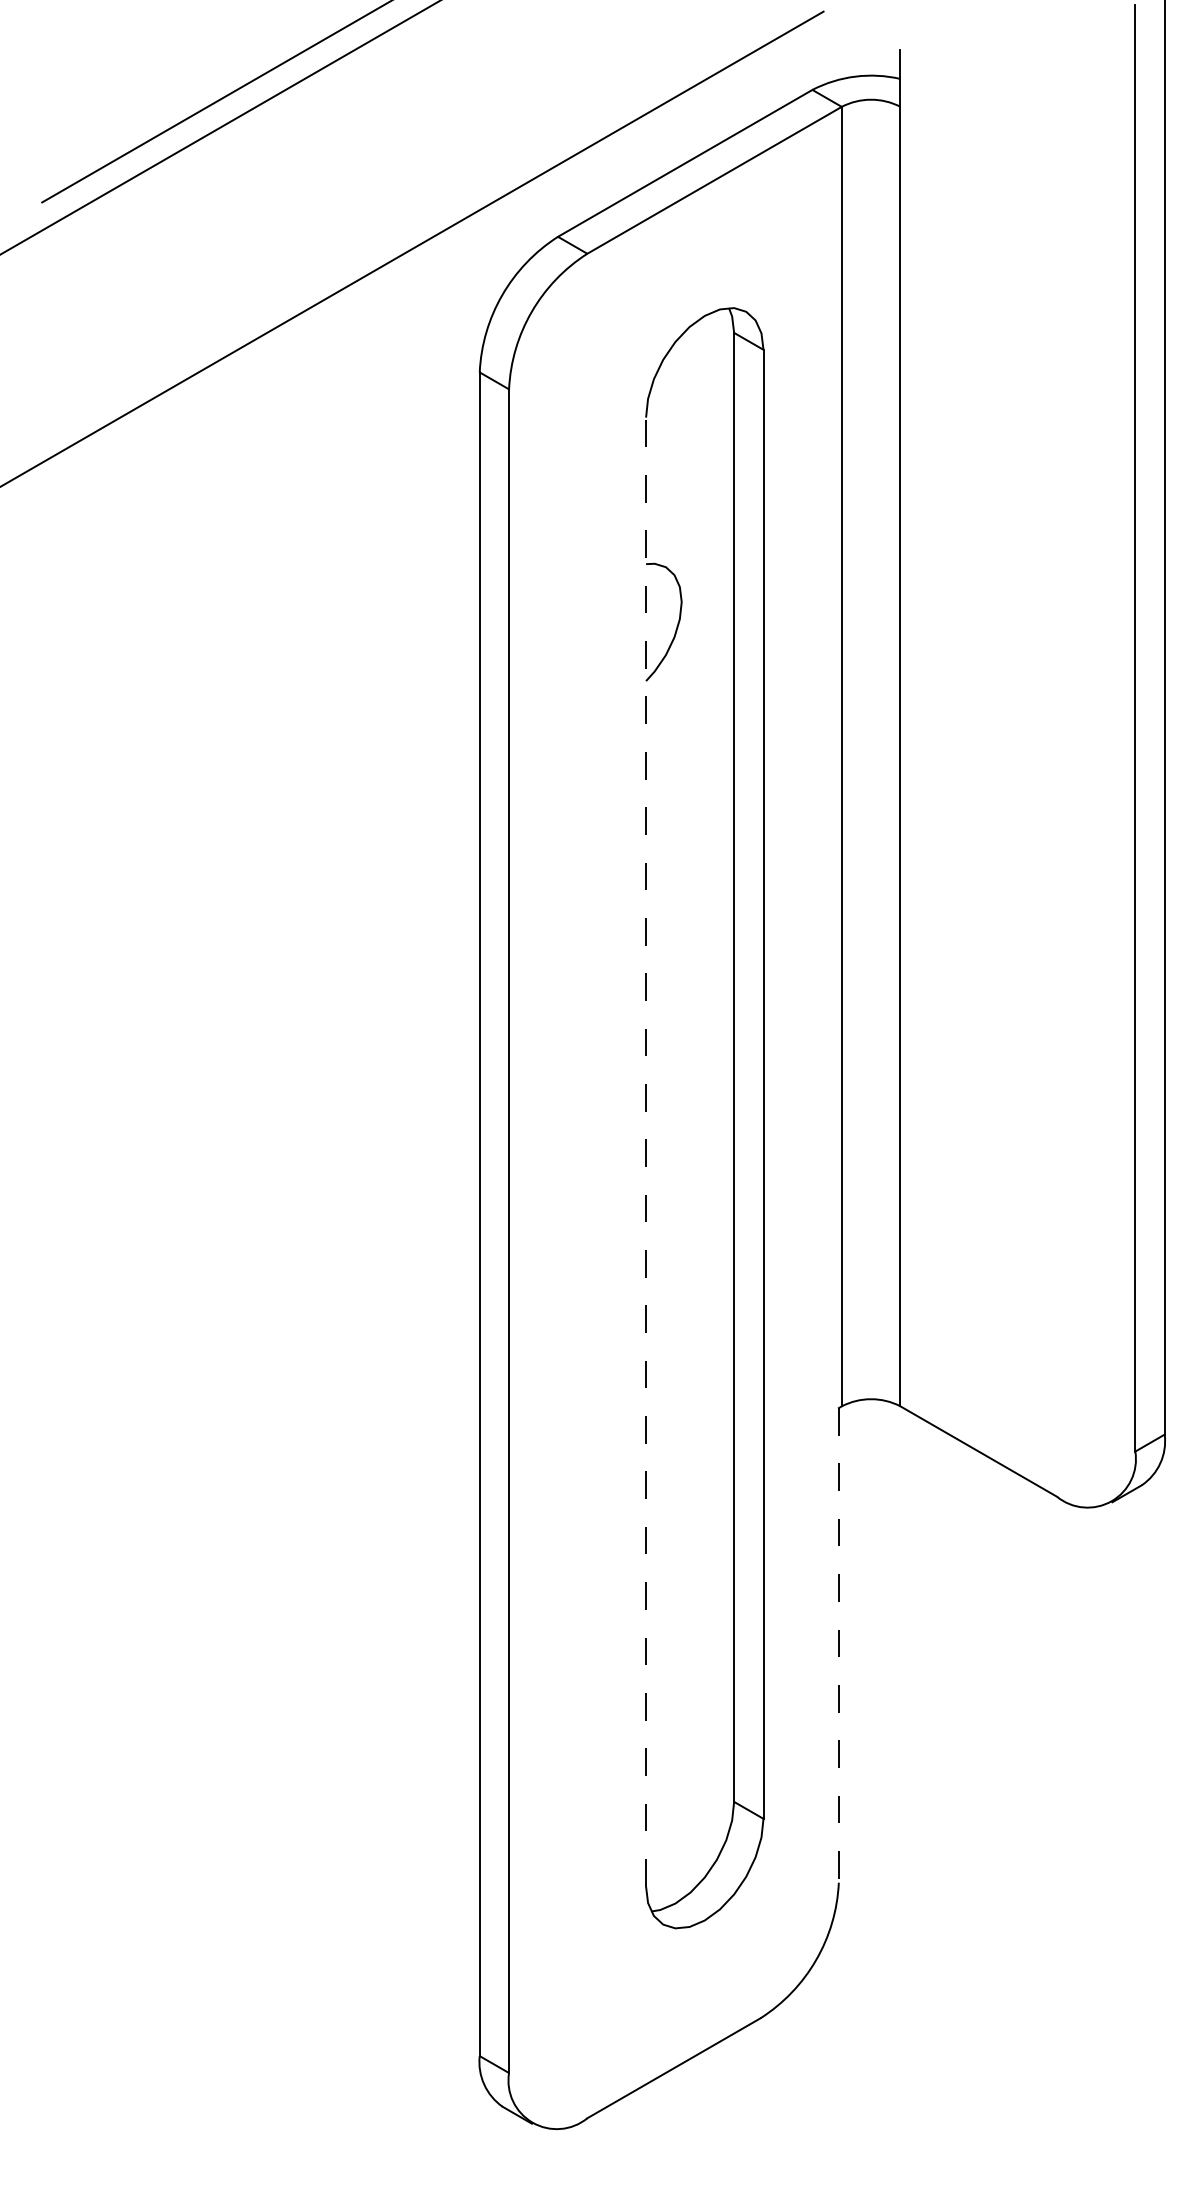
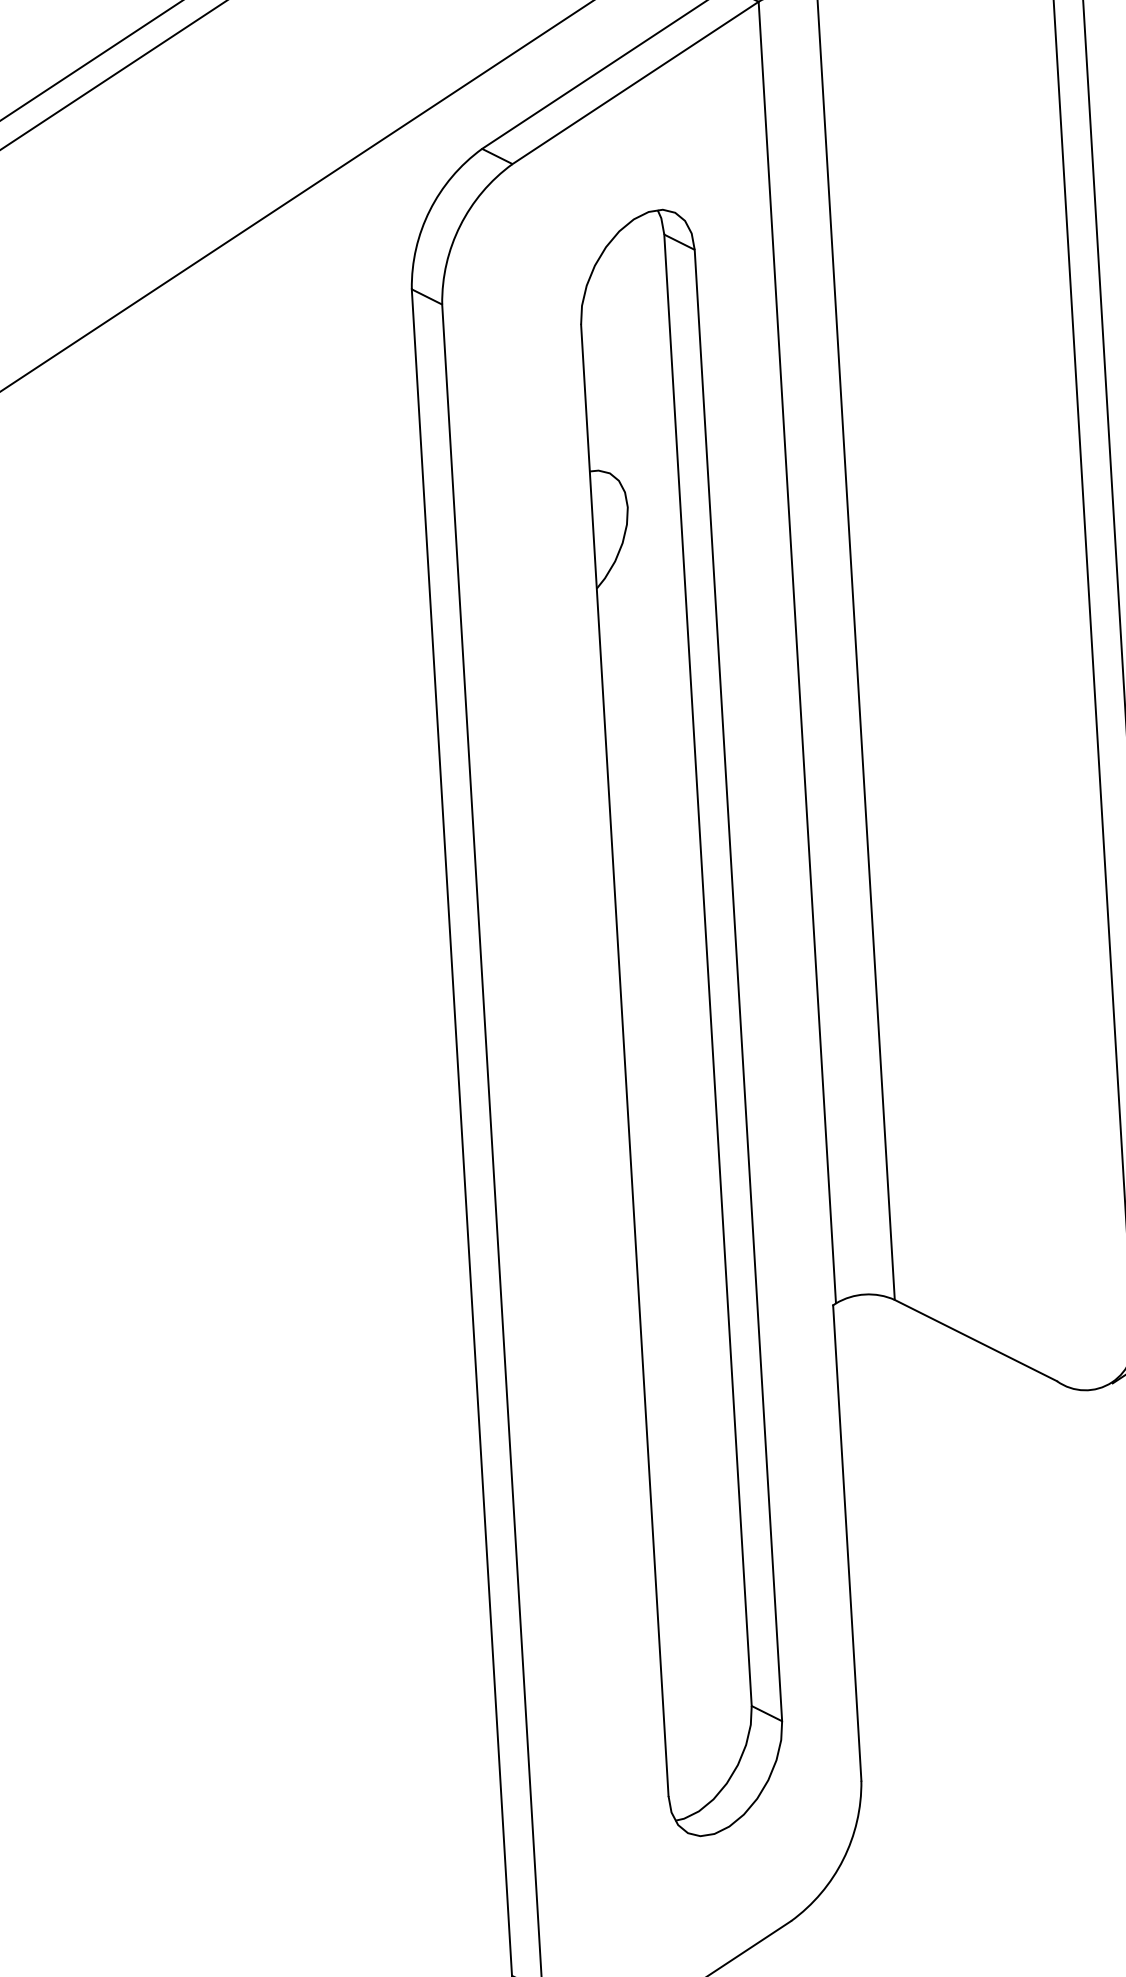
line: (646, 1151) -> (625, 1059), dashed -> solid
line: (838, 1645) -> (846, 1543), dashed -> solid

